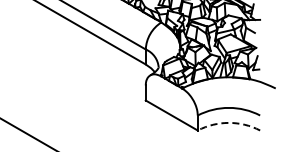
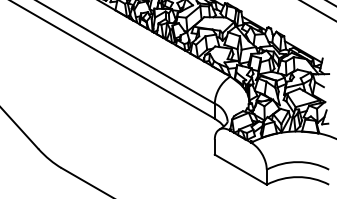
arc: (228, 123) -> (297, 177), dashed -> solid

